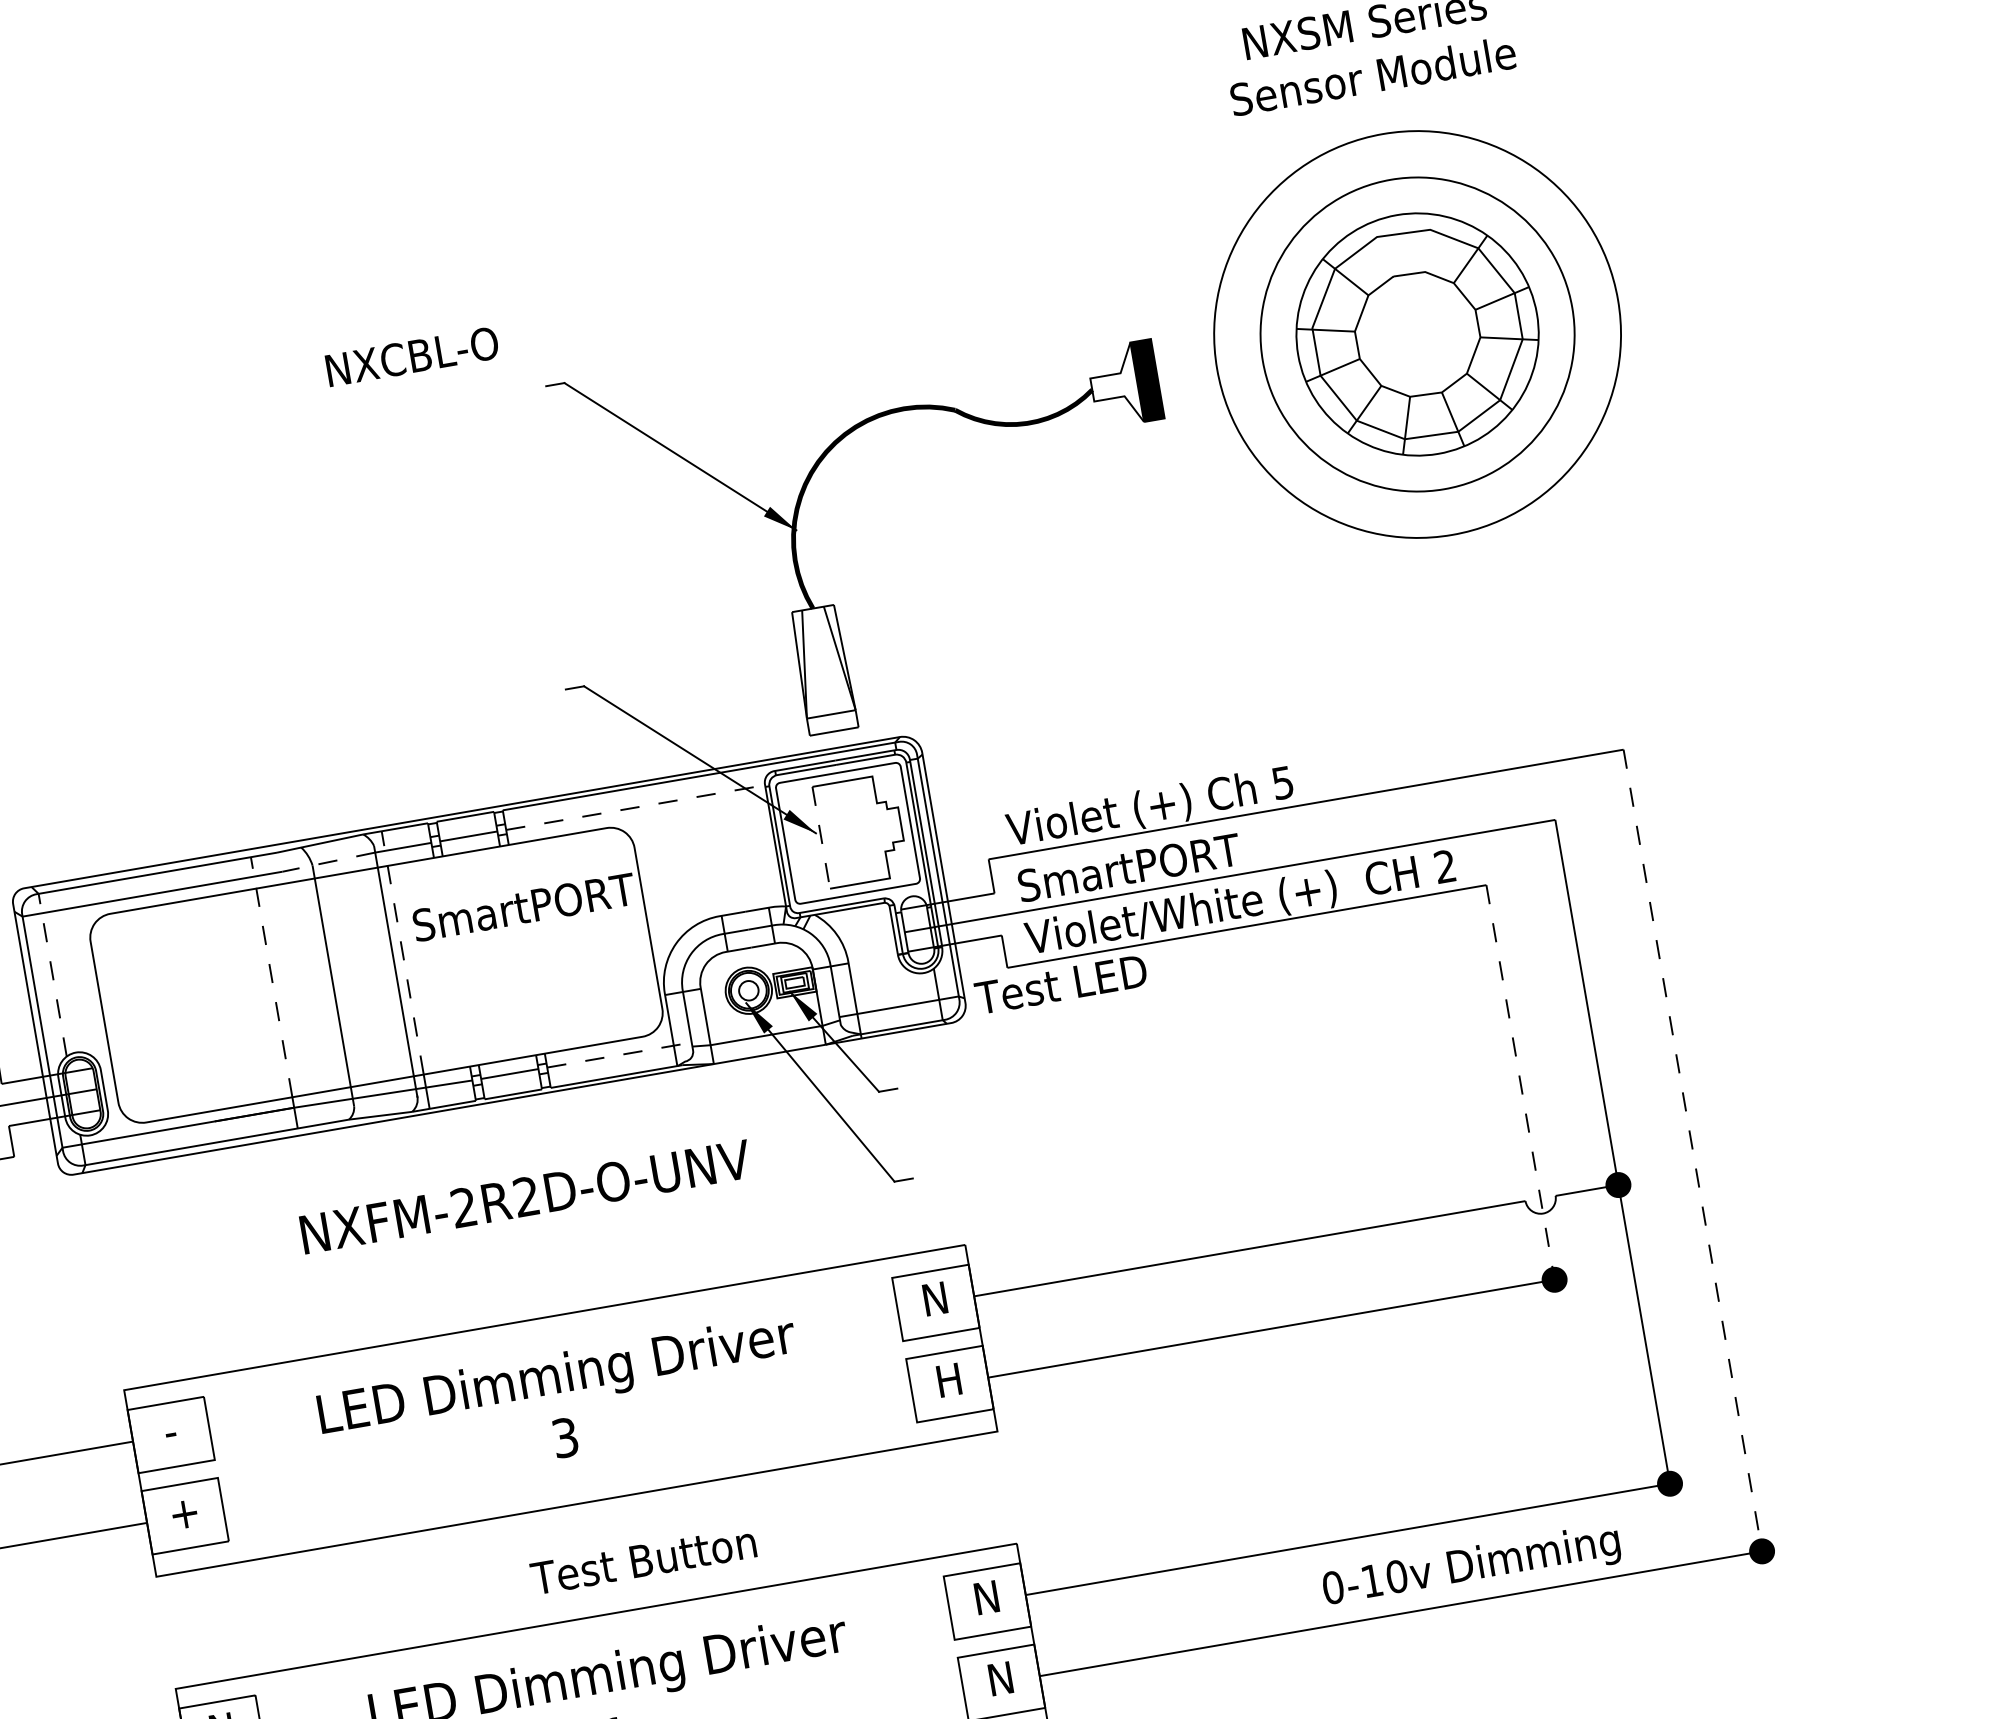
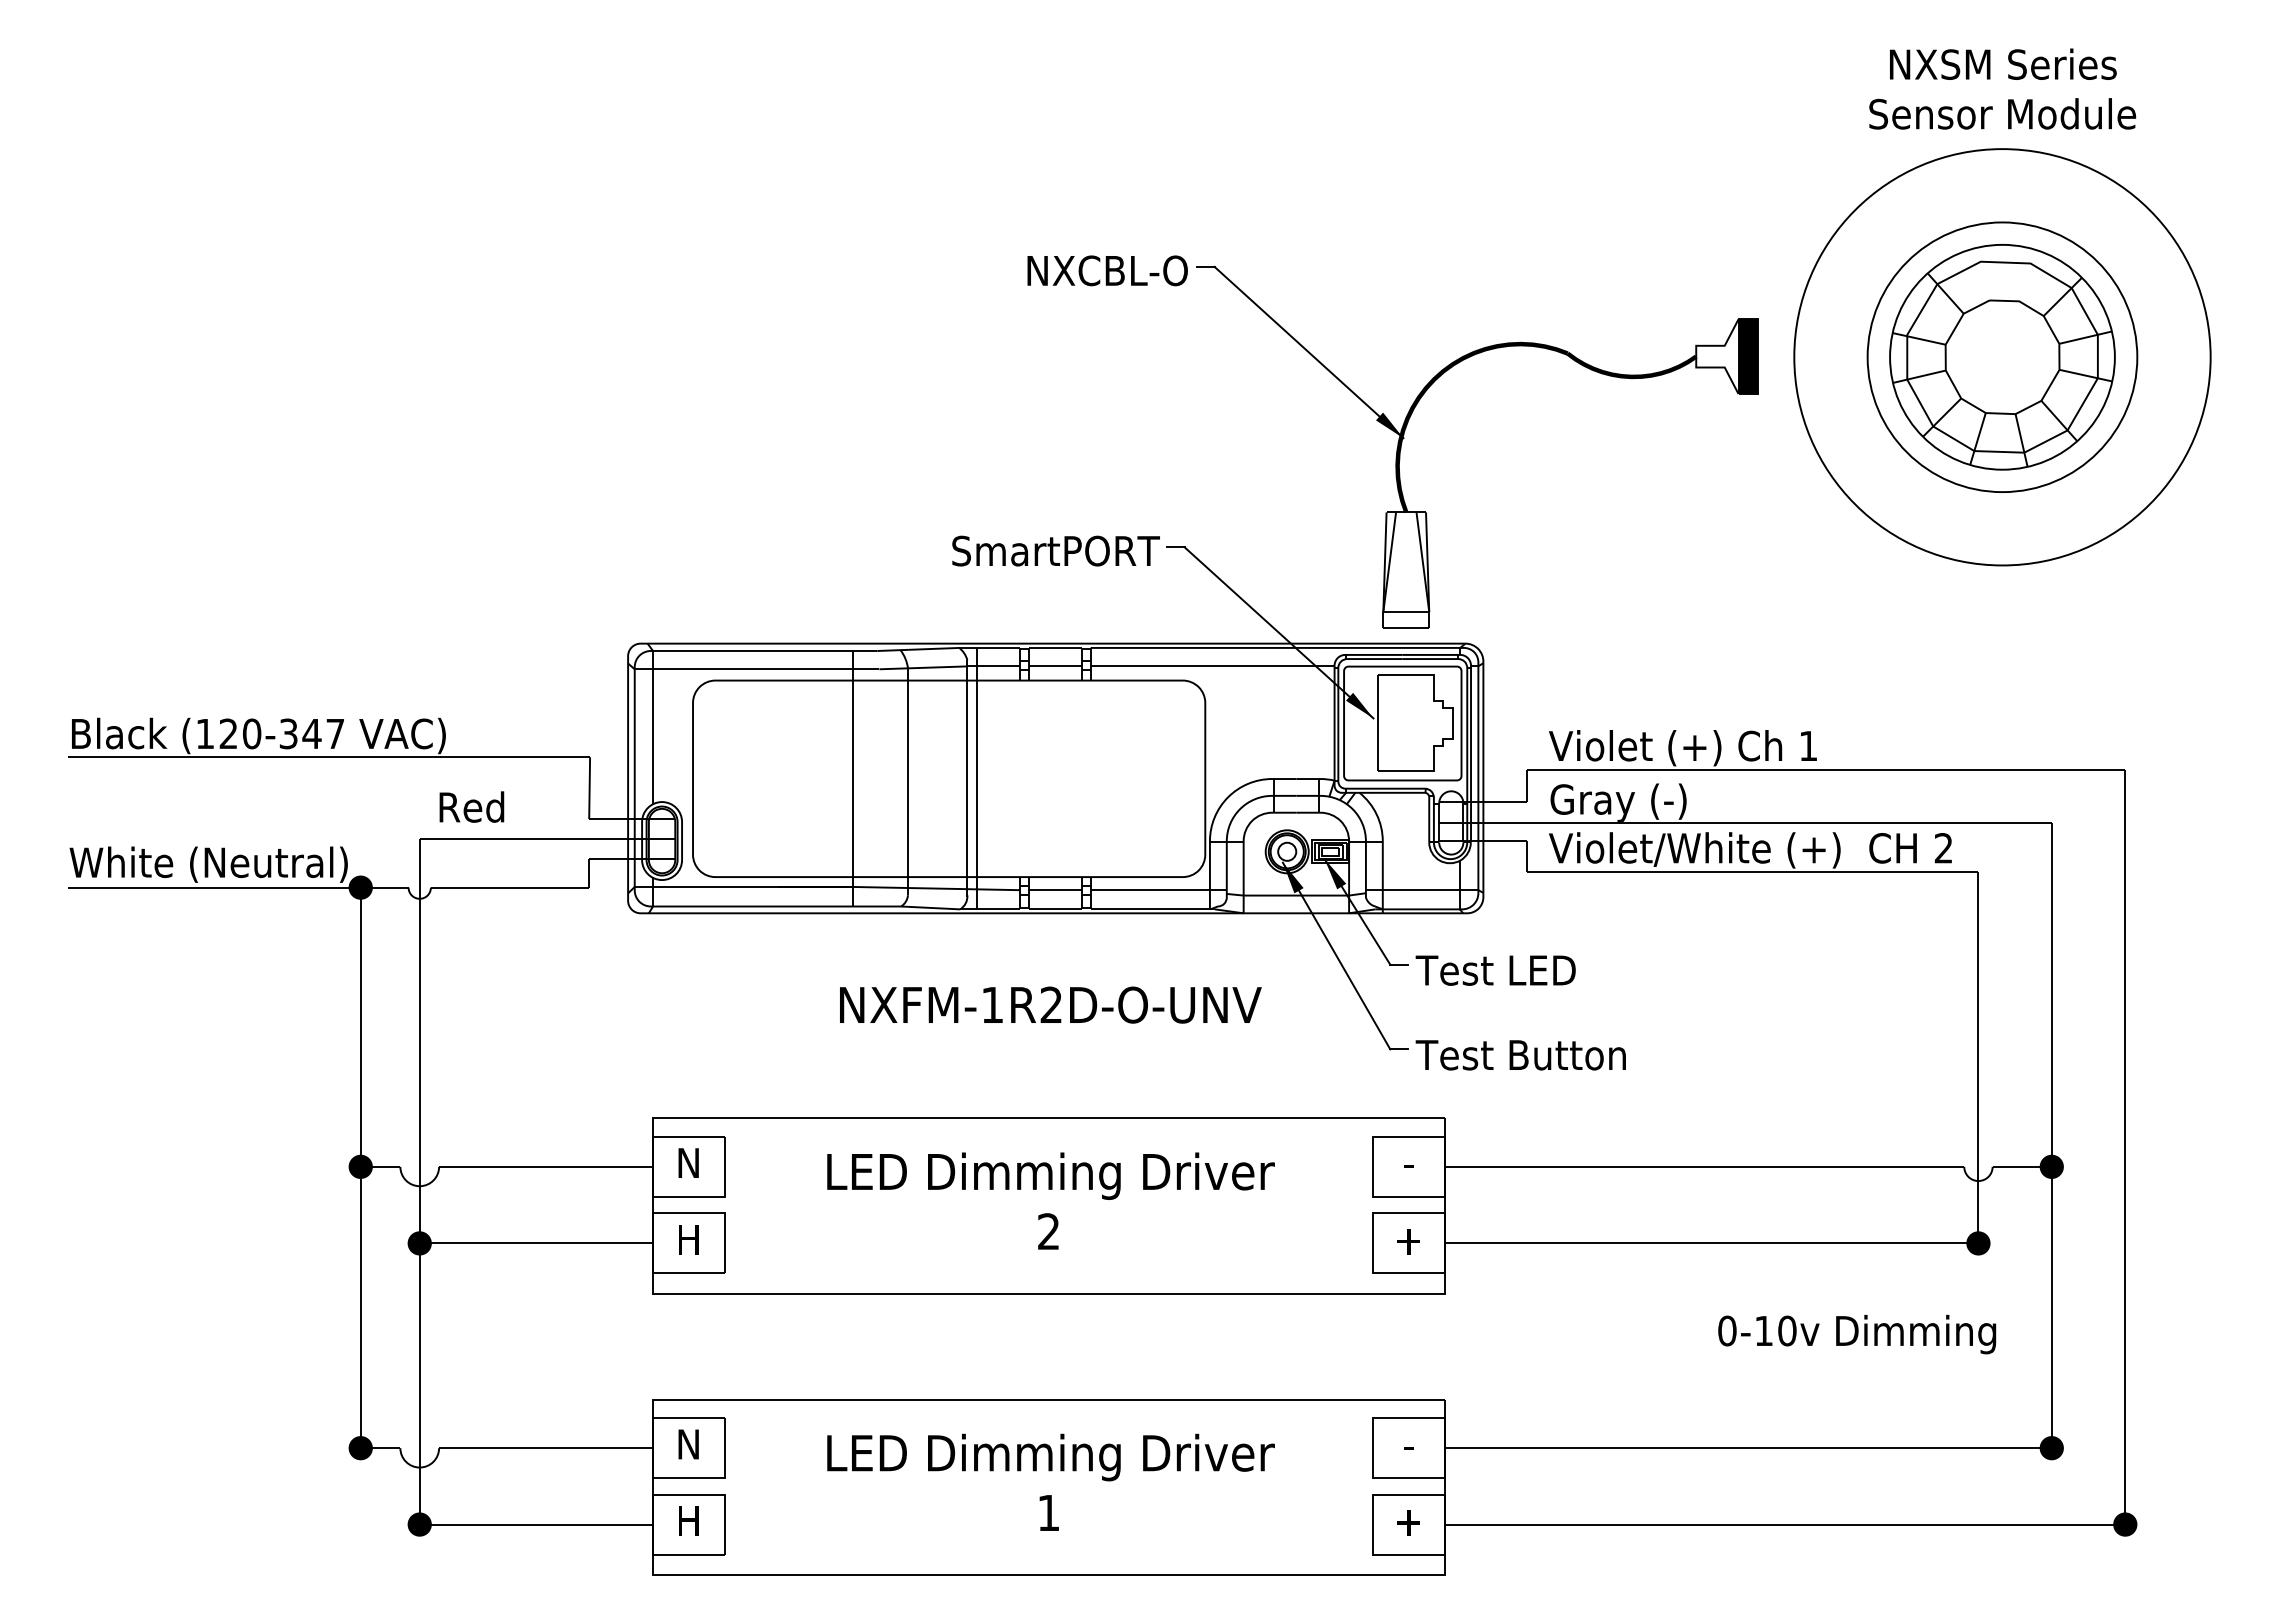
circle: (1417, 334) -> (2002, 357), size x0.71
circle: (1417, 334) -> (2002, 357), size x1.43
text: (412, 356) -> (1107, 270), moved
text: (1281, 783) -> (1807, 746), 5 -> 1
line: (635, 807) -> (1212, 666), dashed -> solid
line: (821, 837) -> (1377, 723), dashed -> solid
line: (328, 861) -> (923, 667), dashed -> solid
text: (1129, 871) -> (1654, 802), SmartPORT -> Gray (-)
text: (523, 906) -> (1055, 550), moved
line: (402, 952) -> (976, 762), dashed -> solid
line: (53, 975) -> (653, 727), dashed -> solid
line: (271, 976) -> (852, 763), dashed -> solid
text: (1060, 984) -> (1495, 970), moved
line: (620, 1055) -> (1159, 890), dashed -> solid
line: (1520, 1082) -> (1978, 1057), dashed -> solid
line: (1693, 1150) -> (2125, 1147), dashed -> solid
text: (462, 1207) -> (991, 1004), NXFM-2R2D-O-UNV -> NXFM-1R2D-O-UNV
text: (934, 1298) -> (1408, 1162), N -> -
text: (948, 1380) -> (1408, 1239), H -> +
text: (170, 1430) -> (688, 1162), - -> N
text: (565, 1437) -> (1048, 1231), 3 -> 2
text: (184, 1512) -> (688, 1239), + -> H
text: (643, 1560) -> (1520, 1055), moved
text: (1472, 1567) -> (1857, 1334), moved
text: (986, 1597) -> (1408, 1444), N -> -
text: (1000, 1678) -> (1408, 1520), N -> +

